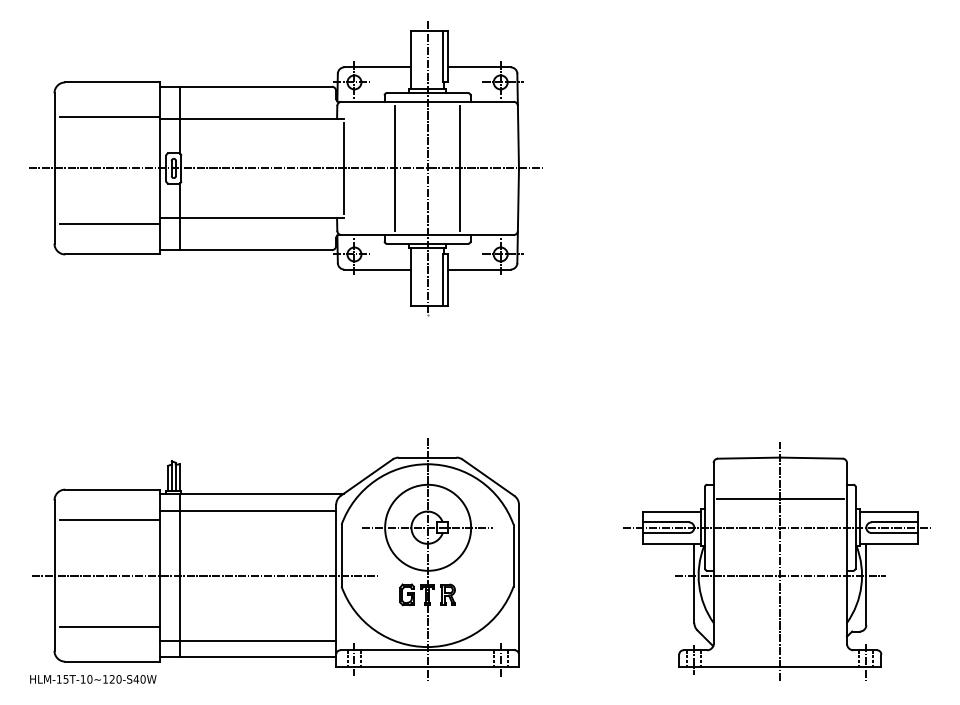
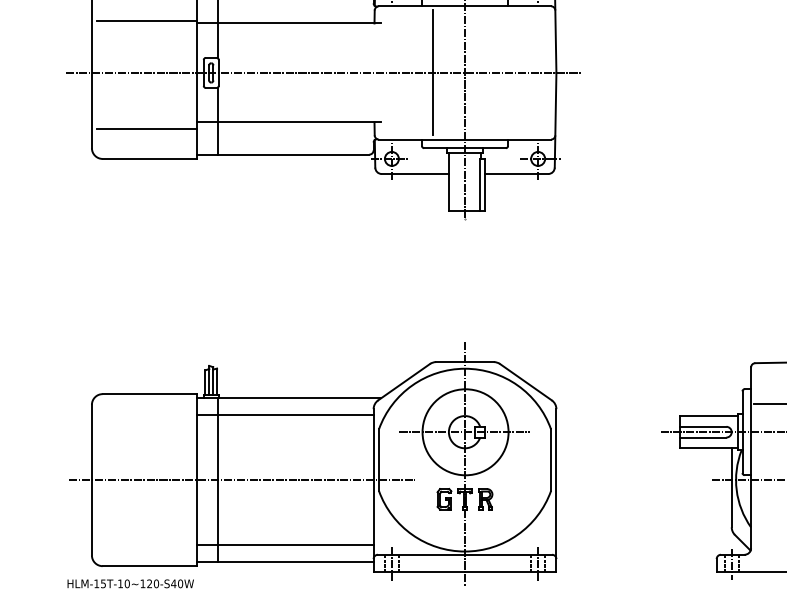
line: (343, 168) -> (380, 72), removed
line: (459, 168) -> (496, 72), removed
line: (109, 519) -> (146, 423), removed
line: (109, 627) -> (146, 531), removed

